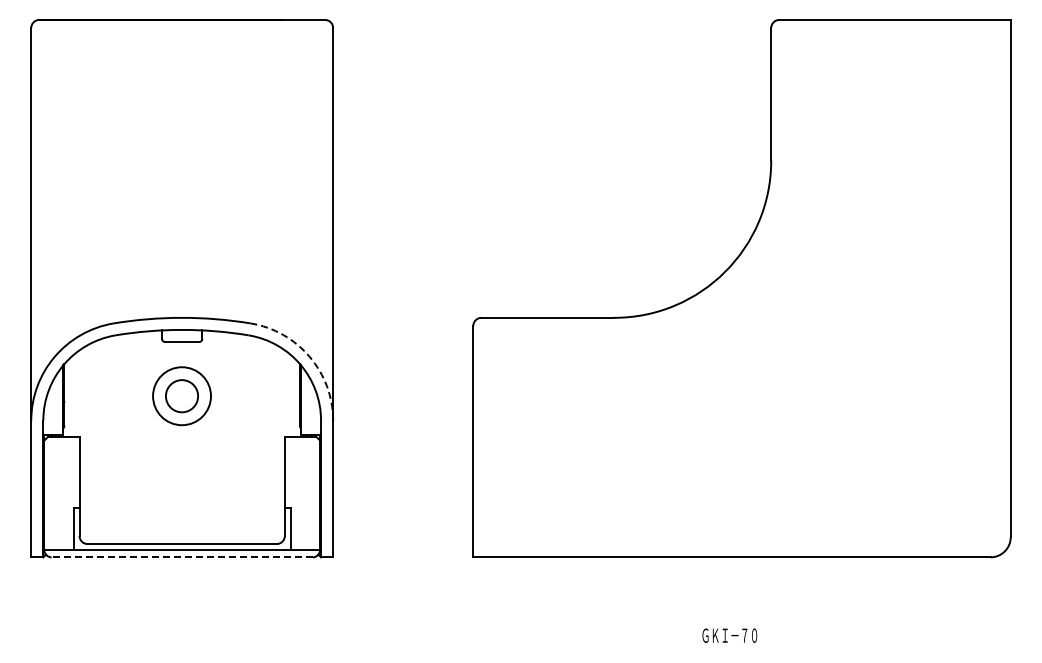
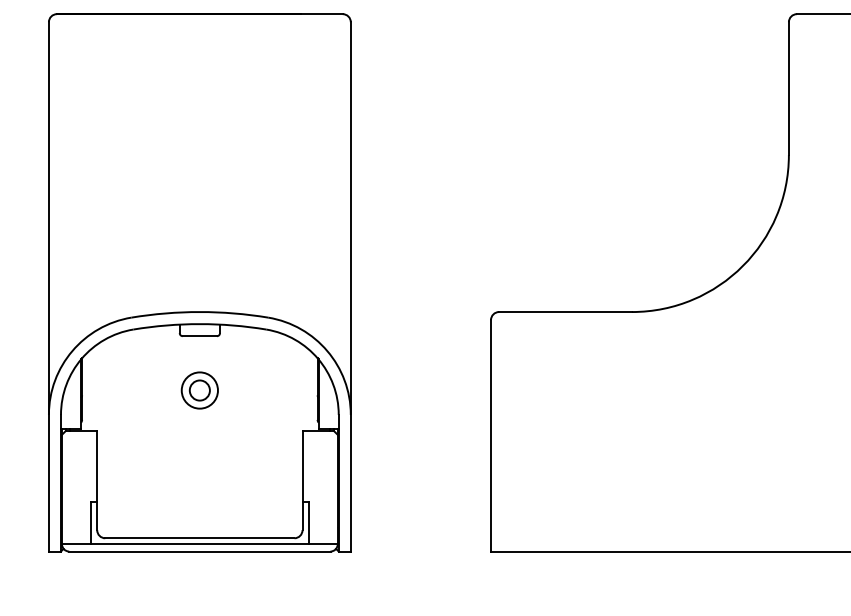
arc: (309, 356) -> (327, 350), dashed -> solid
part: (182, 396) -> (200, 390), size x0.62
line: (182, 557) -> (200, 551), dashed -> solid

